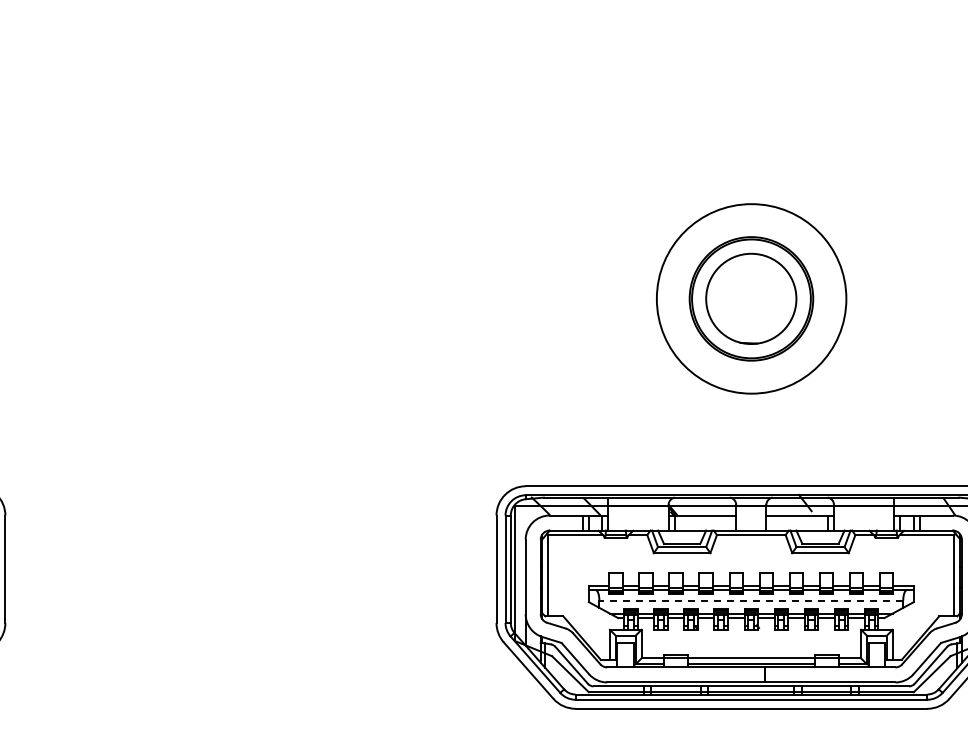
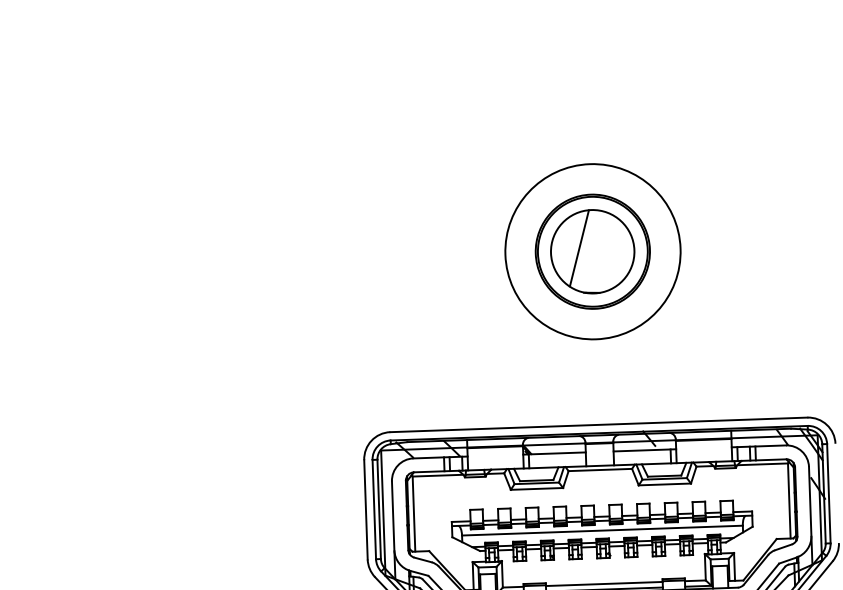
line: (736, 294) -> (578, 248), added
line: (751, 600) -> (602, 530), dashed -> solid

